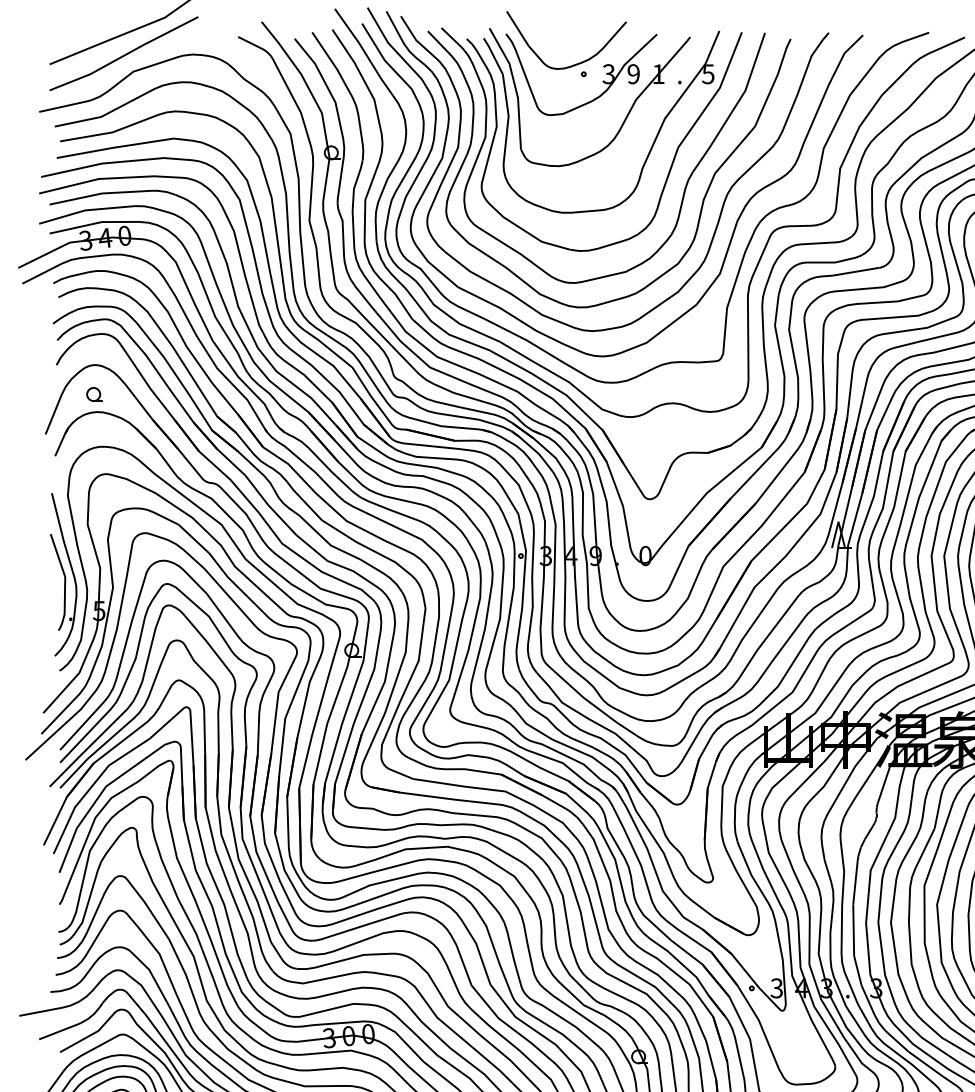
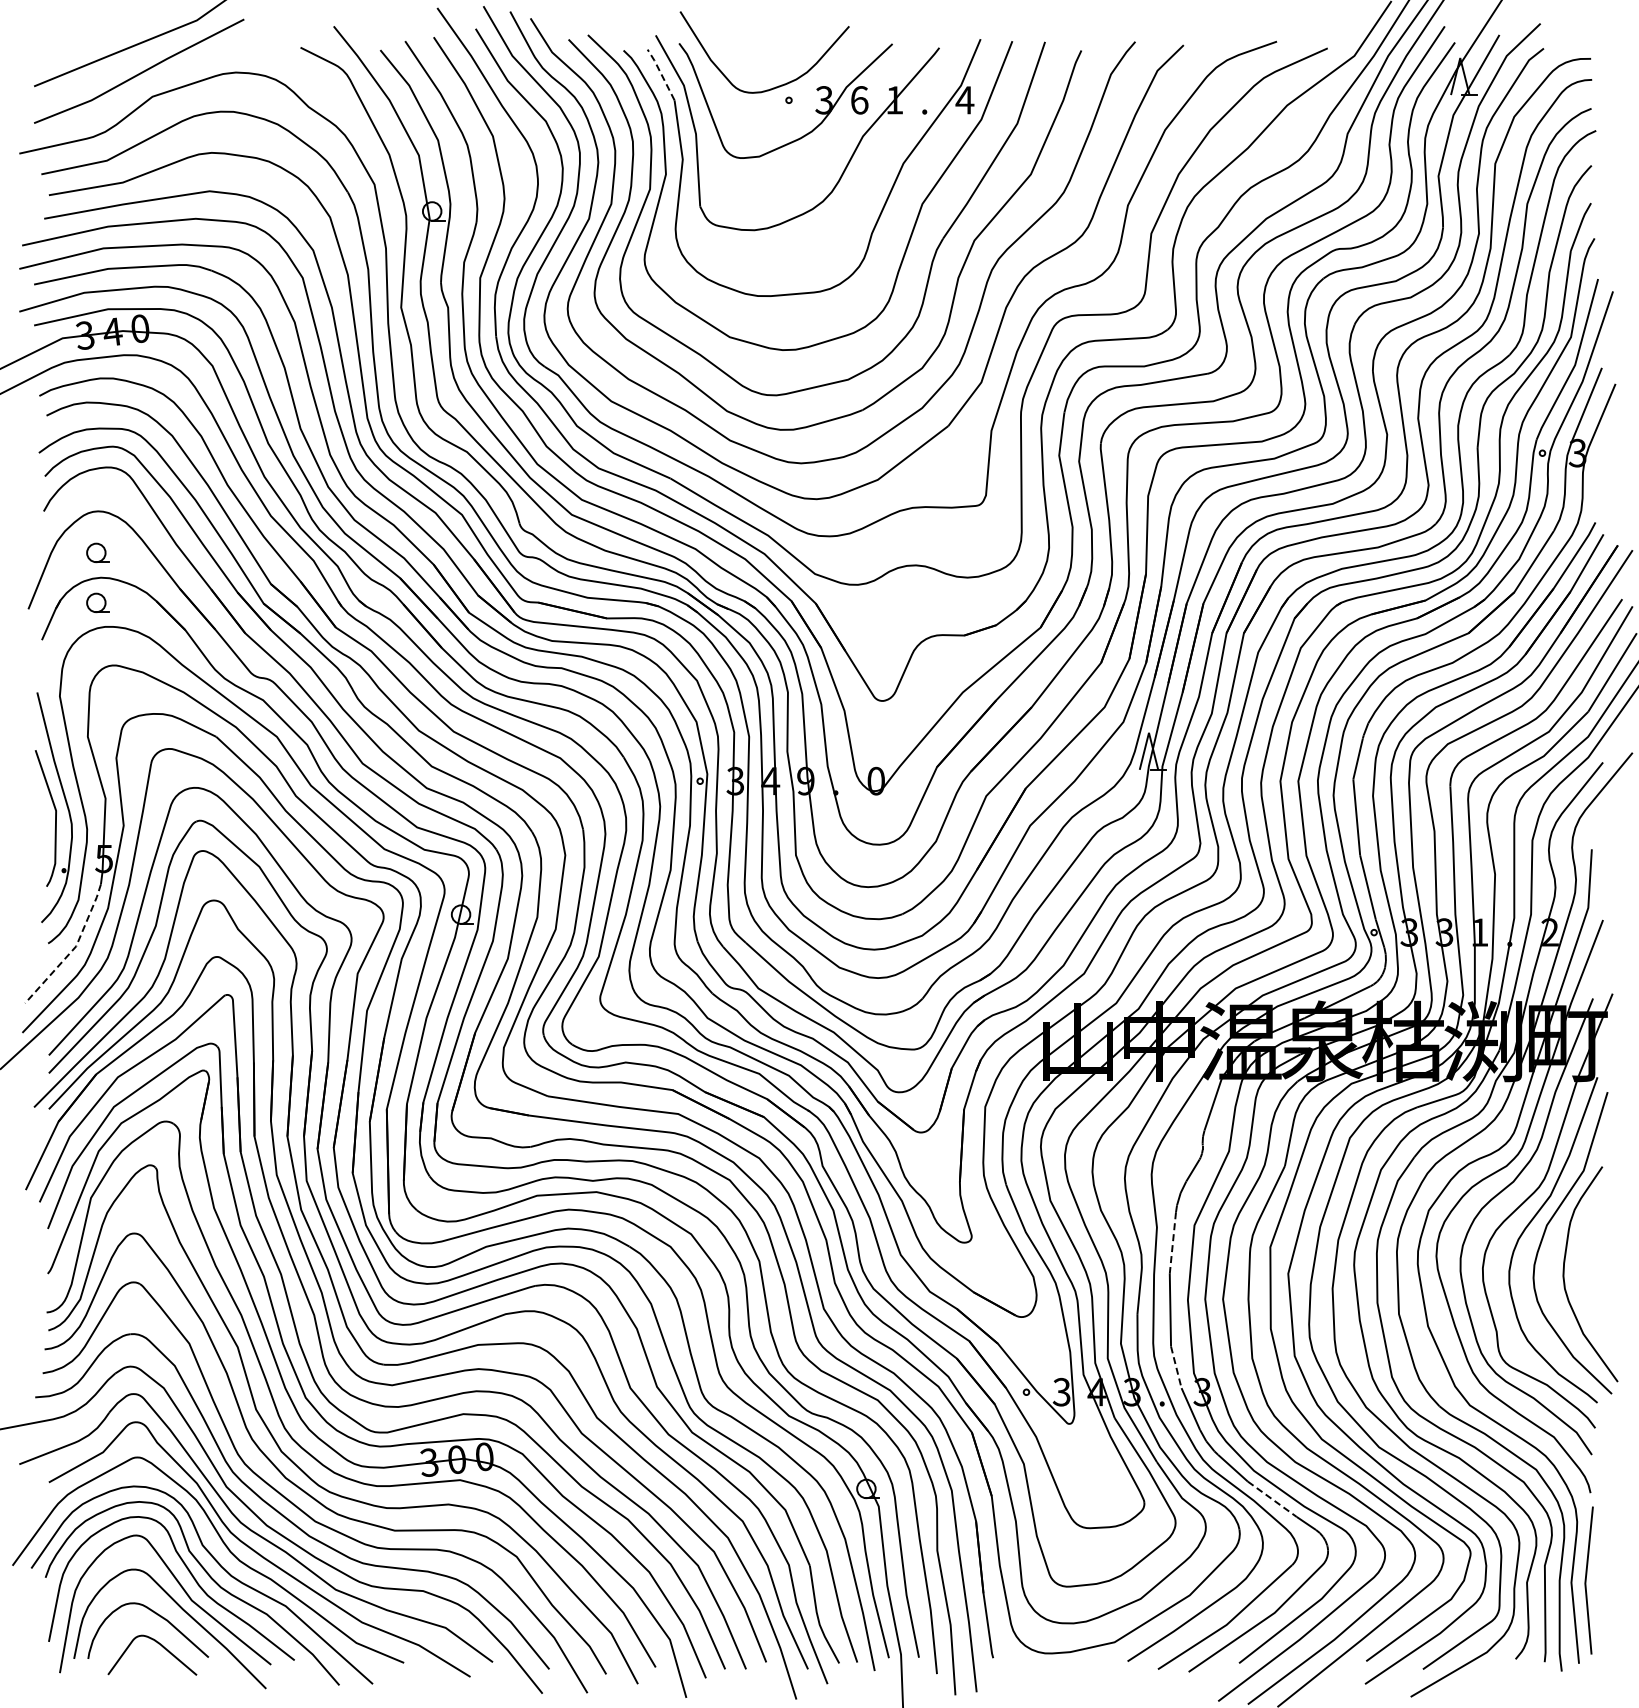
line: (493, 55) -> (661, 73), solid -> dashed
text: (633, 74) -> (859, 100), 9 -> 6
text: (707, 74) -> (964, 100), 5 -> 4
part: (94, 429) -> (97, 602), added
line: (77, 675) -> (73, 949), solid -> dashed
line: (855, 883) -> (1172, 1243), solid -> dashed
line: (858, 970) -> (1176, 1367), solid -> dashed
line: (925, 1064) -> (1272, 1499), solid -> dashed

